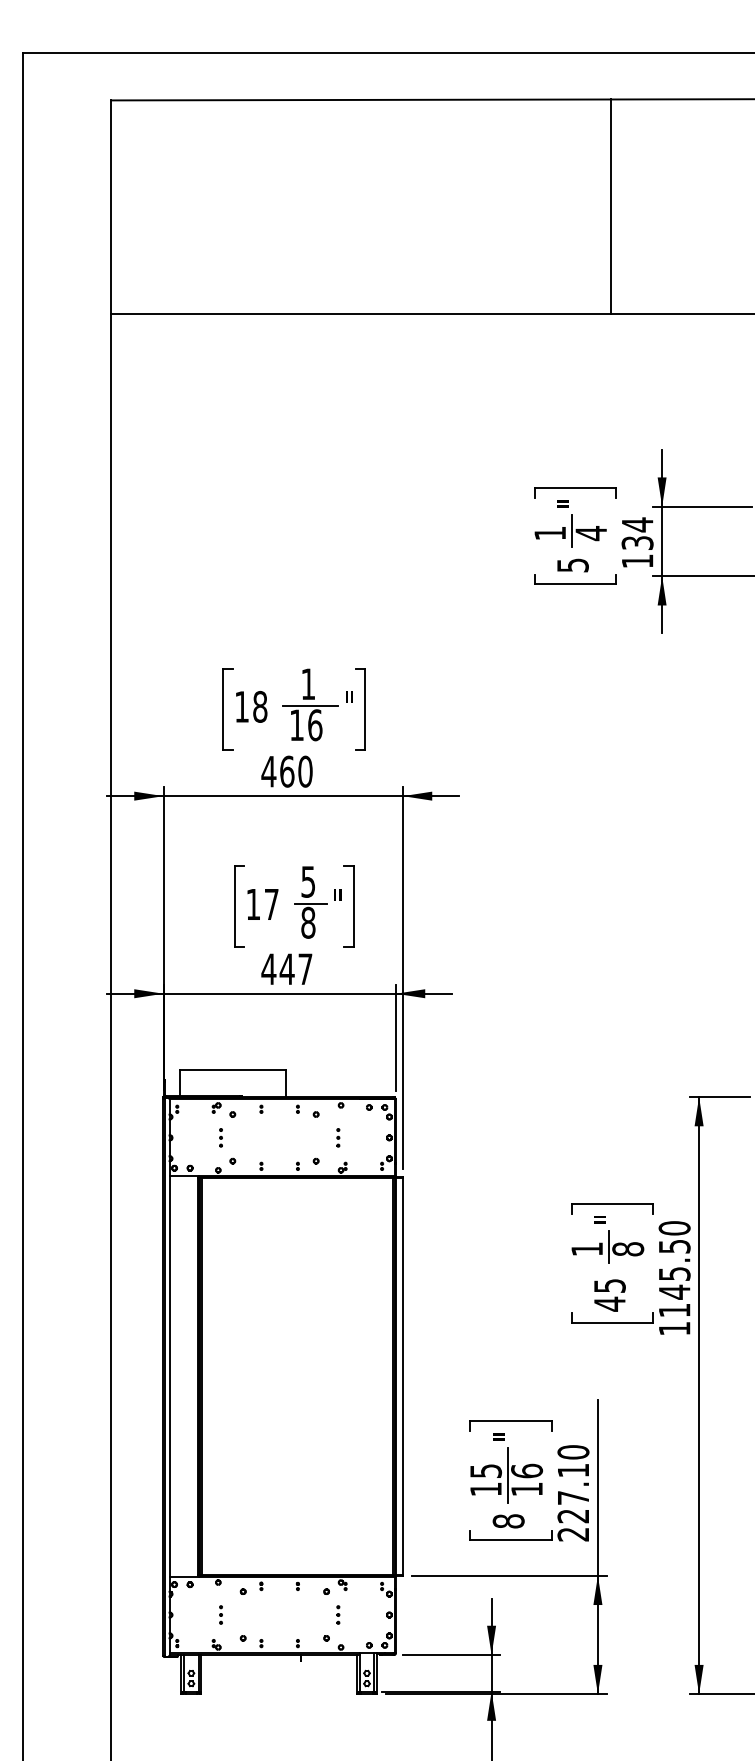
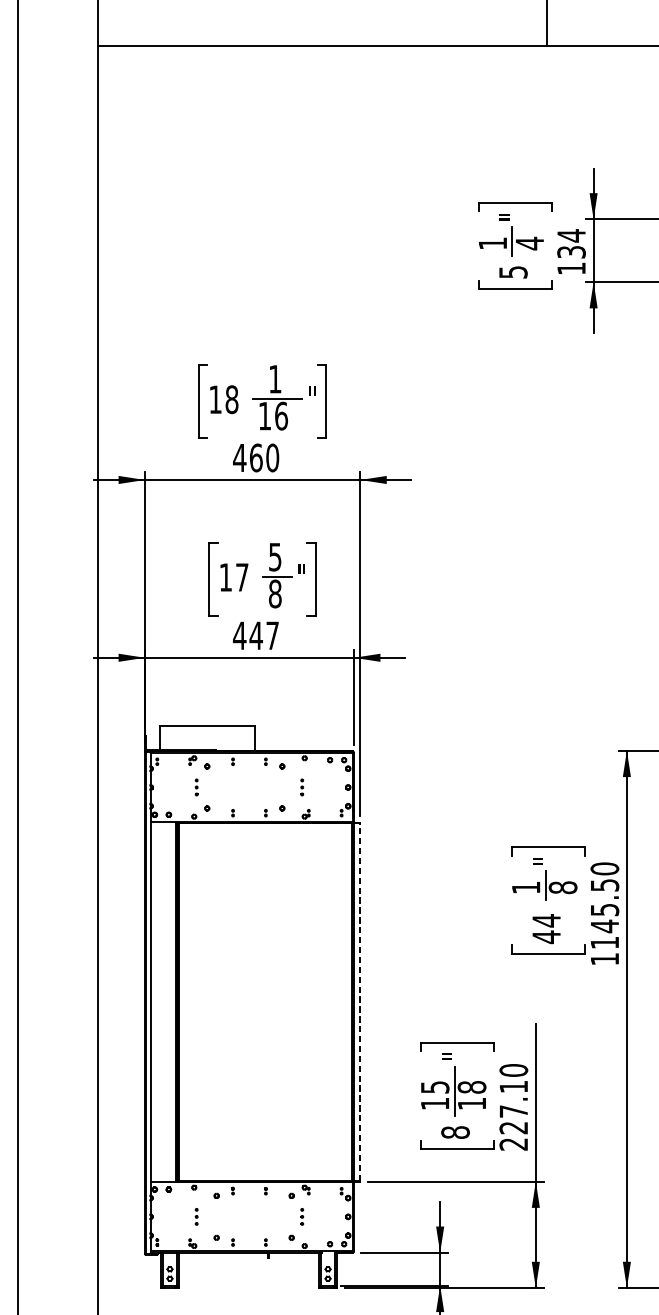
text: (609, 1285) -> (546, 920), 45 -> 44
line: (402, 1376) -> (359, 1002), solid -> dashed
text: (526, 1470) -> (471, 1086), 16 -> 18

